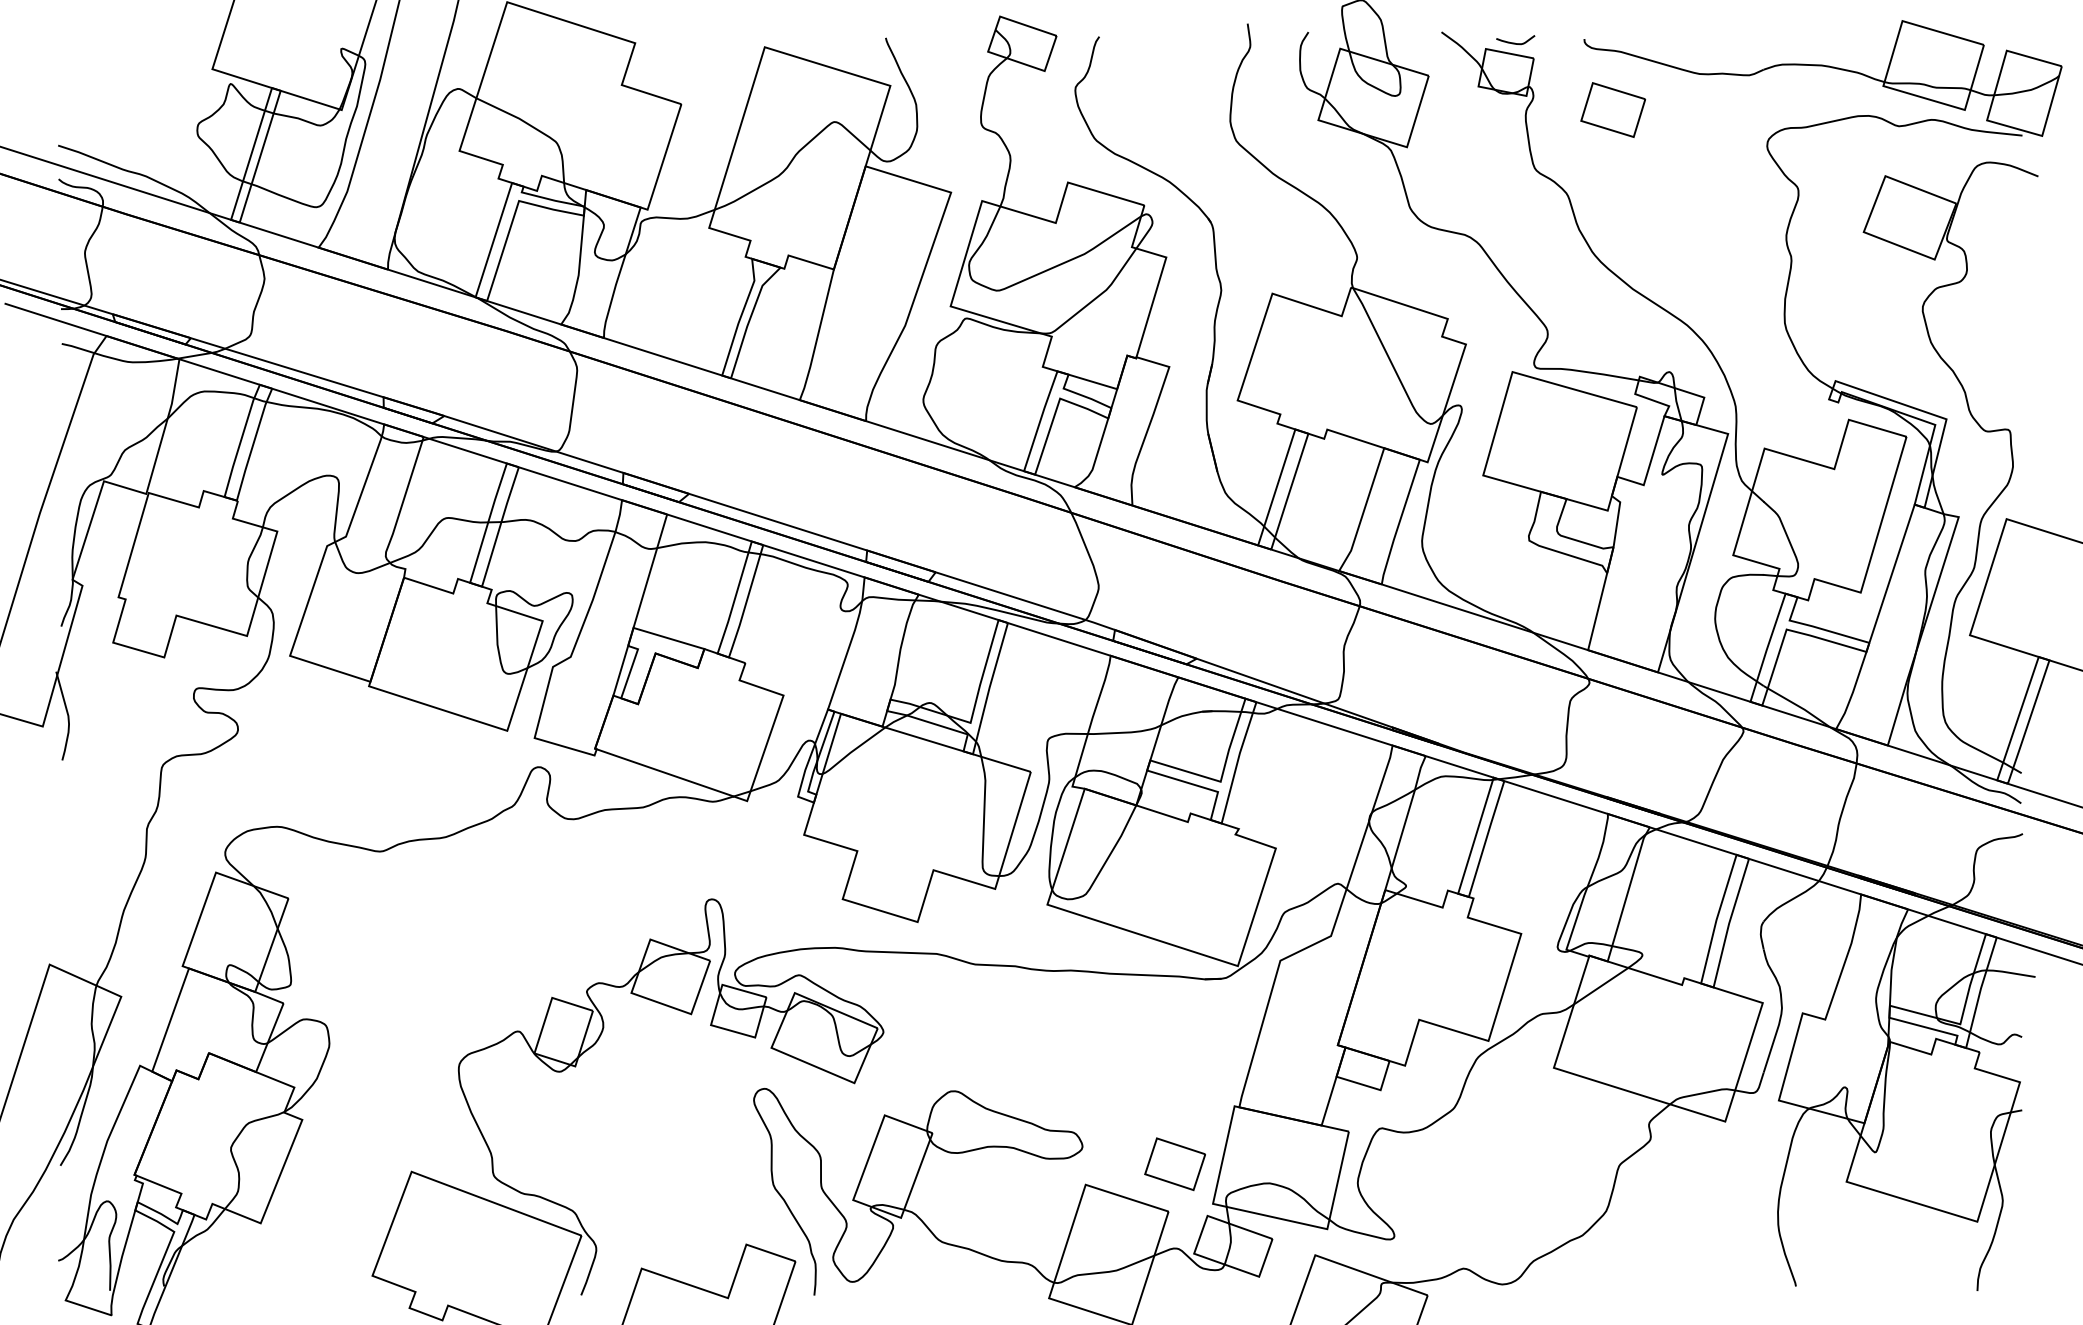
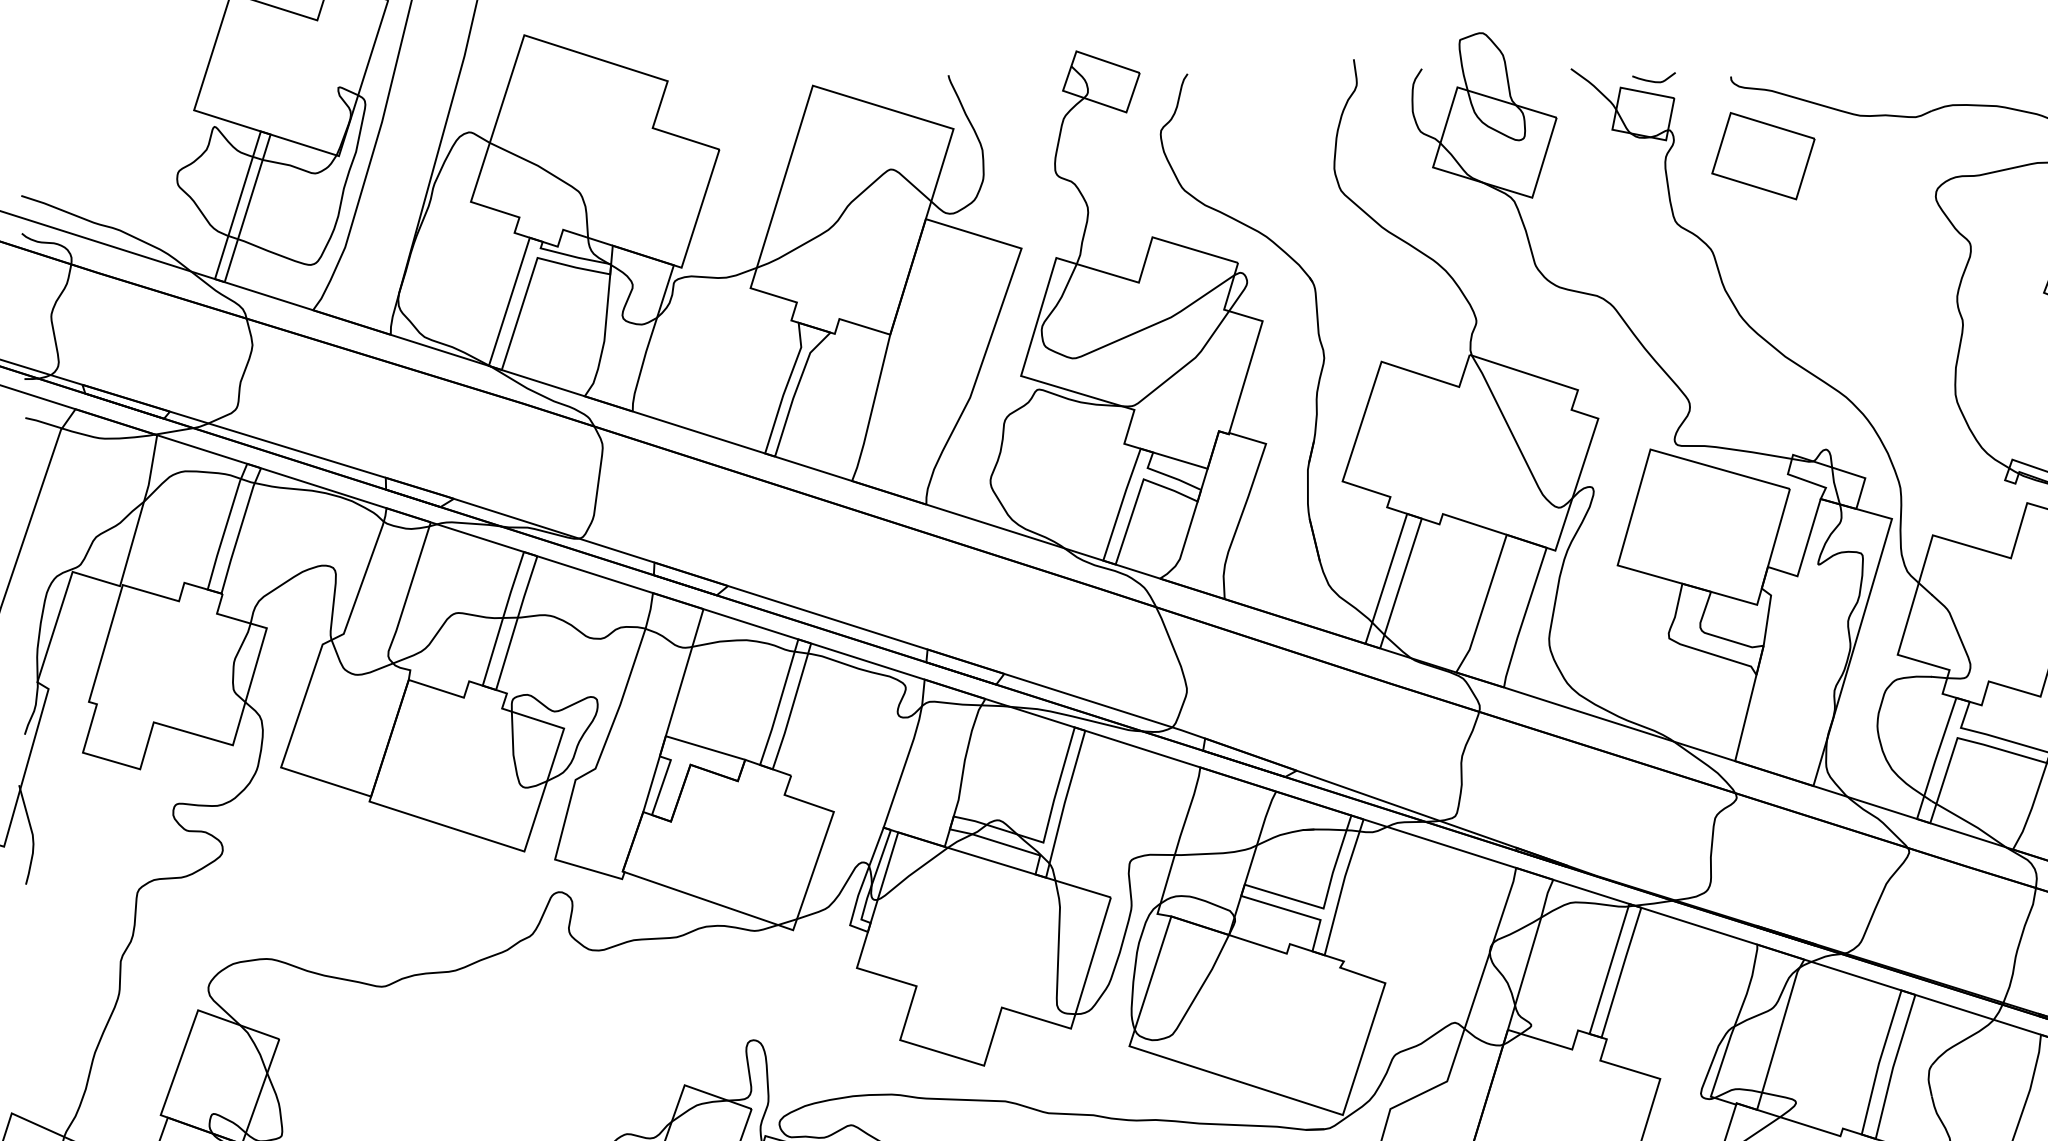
part: (1612, 109) -> (1762, 155), size x1.43

